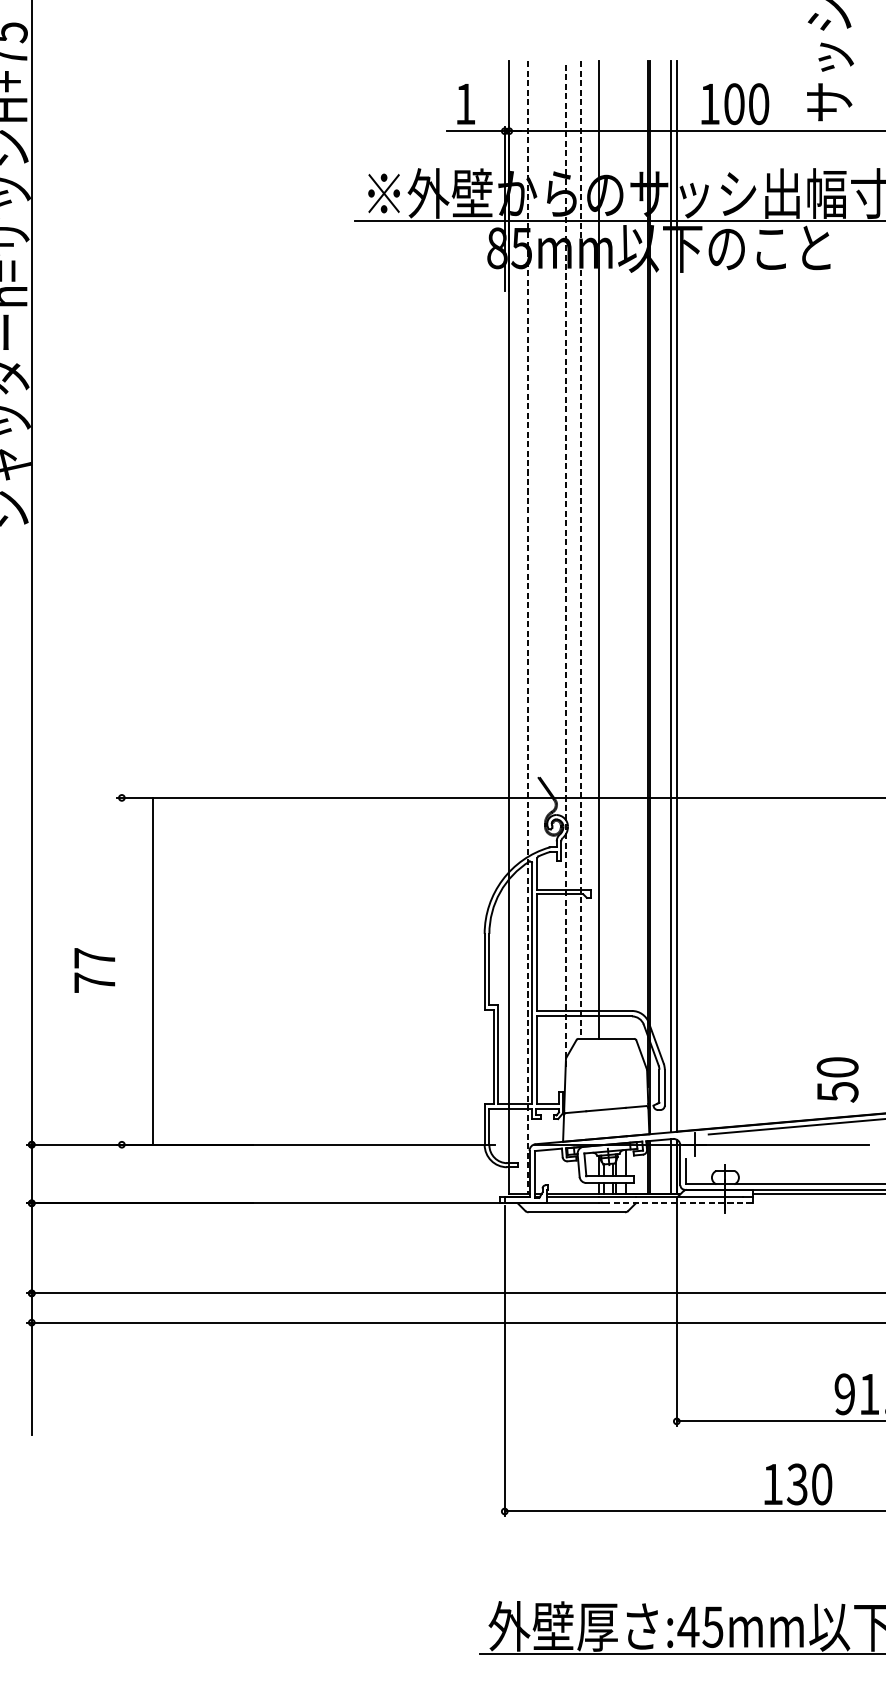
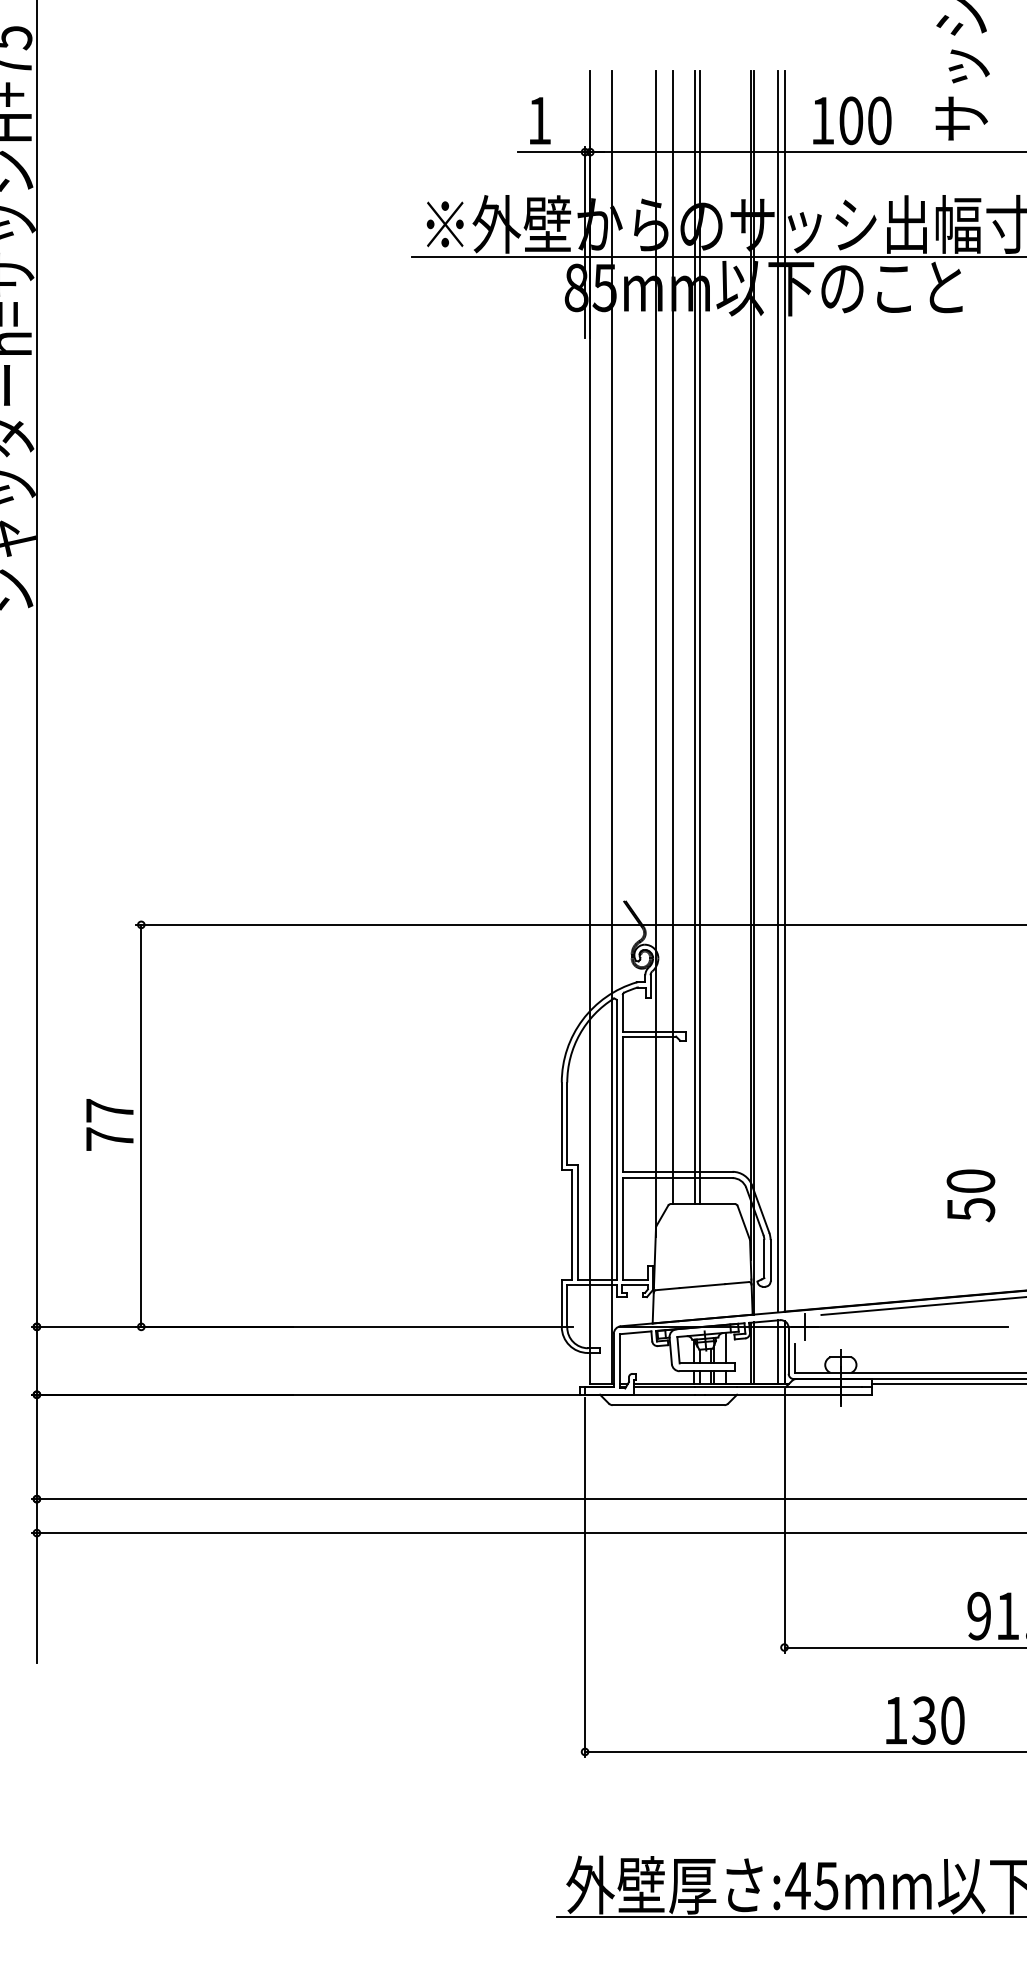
line: (603, 549) -> (699, 637), added
line: (581, 550) -> (673, 638), dashed -> solid
line: (565, 564) -> (655, 654), dashed -> solid
line: (527, 627) -> (611, 727), dashed -> solid
line: (153, 970) -> (141, 1125), moved
text: (837, 1079) -> (970, 1195), moved
line: (680, 1203) -> (788, 1394), dashed -> solid

